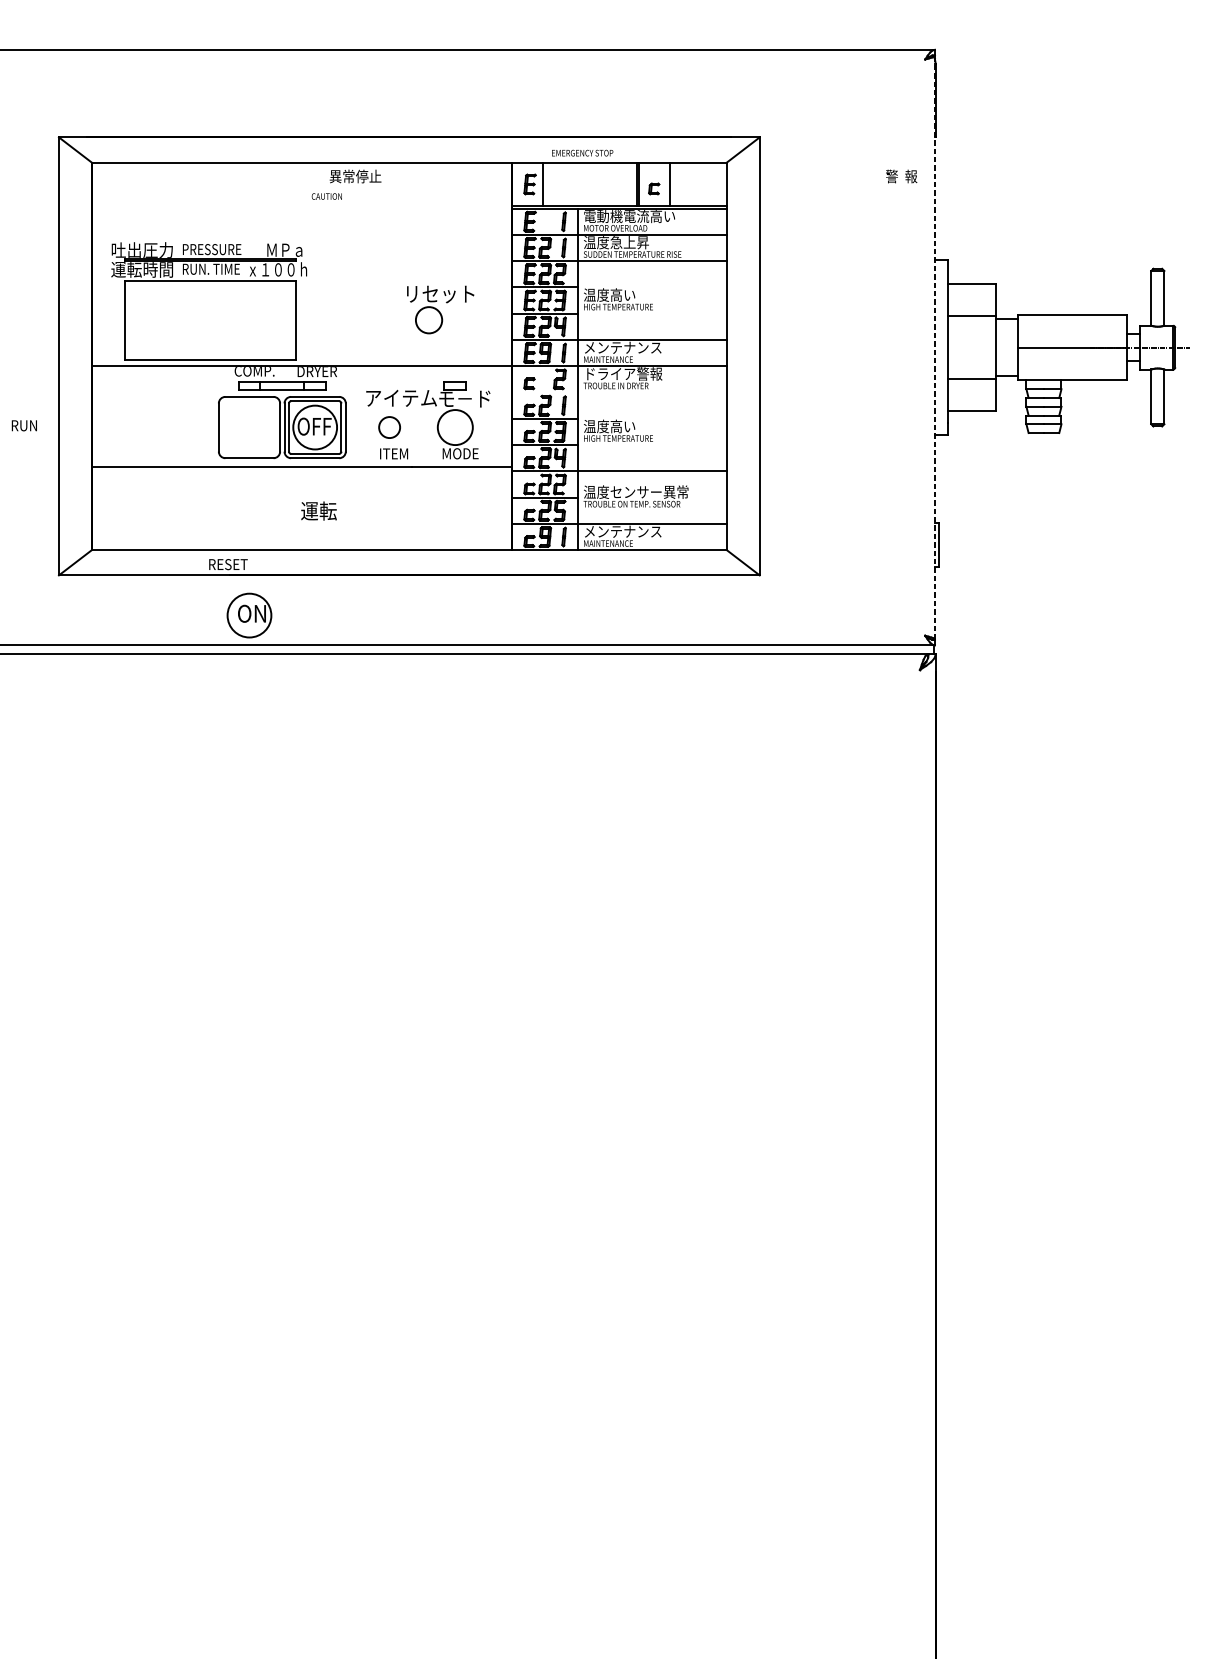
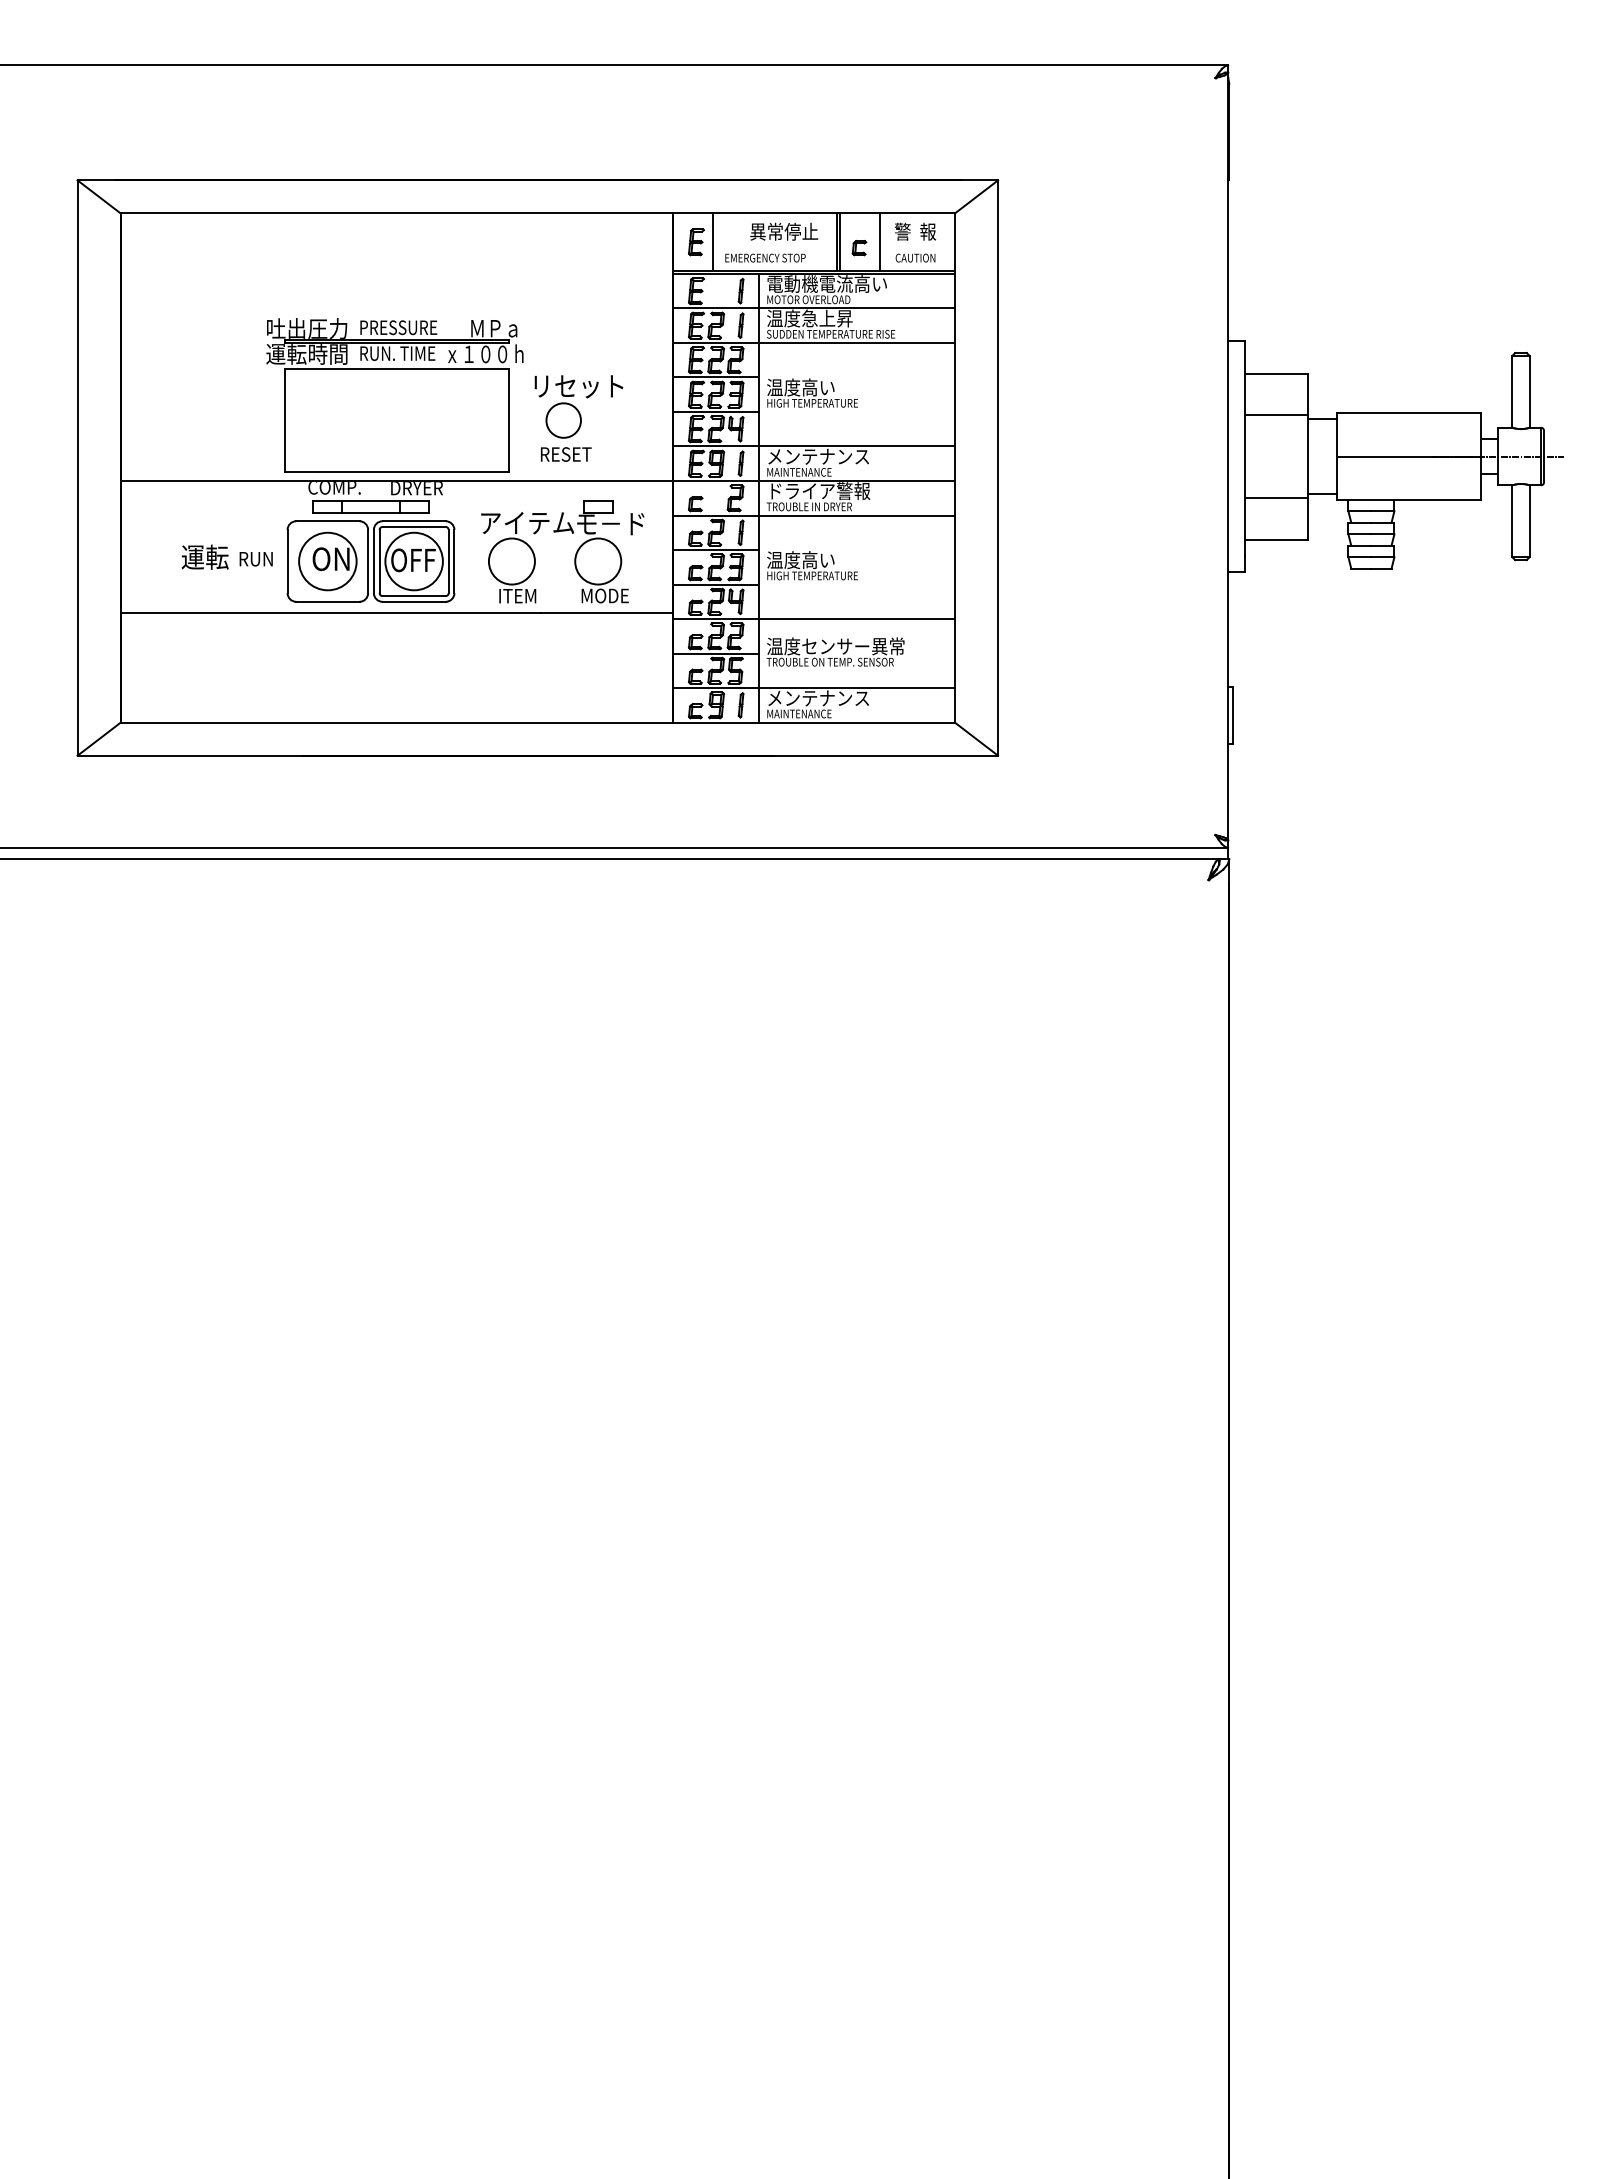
text: (582, 152) -> (765, 257), moved
text: (355, 176) -> (784, 231), moved
text: (901, 176) -> (915, 231), moved
text: (326, 196) -> (915, 257), moved
part: (208, 301) -> (394, 395), moved
line: (935, 347) -> (1228, 456), dashed -> solid
line: (619, 392) -> (813, 515), added
text: (23, 426) -> (255, 559), moved
circle: (389, 427) -> (511, 561), size x1.67
text: (318, 510) -> (204, 556), moved
text: (228, 564) -> (566, 454), moved
part: (249, 615) -> (327, 561), moved

